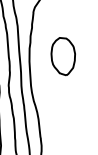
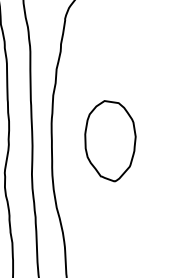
part: (62, 56) -> (108, 140), moved

